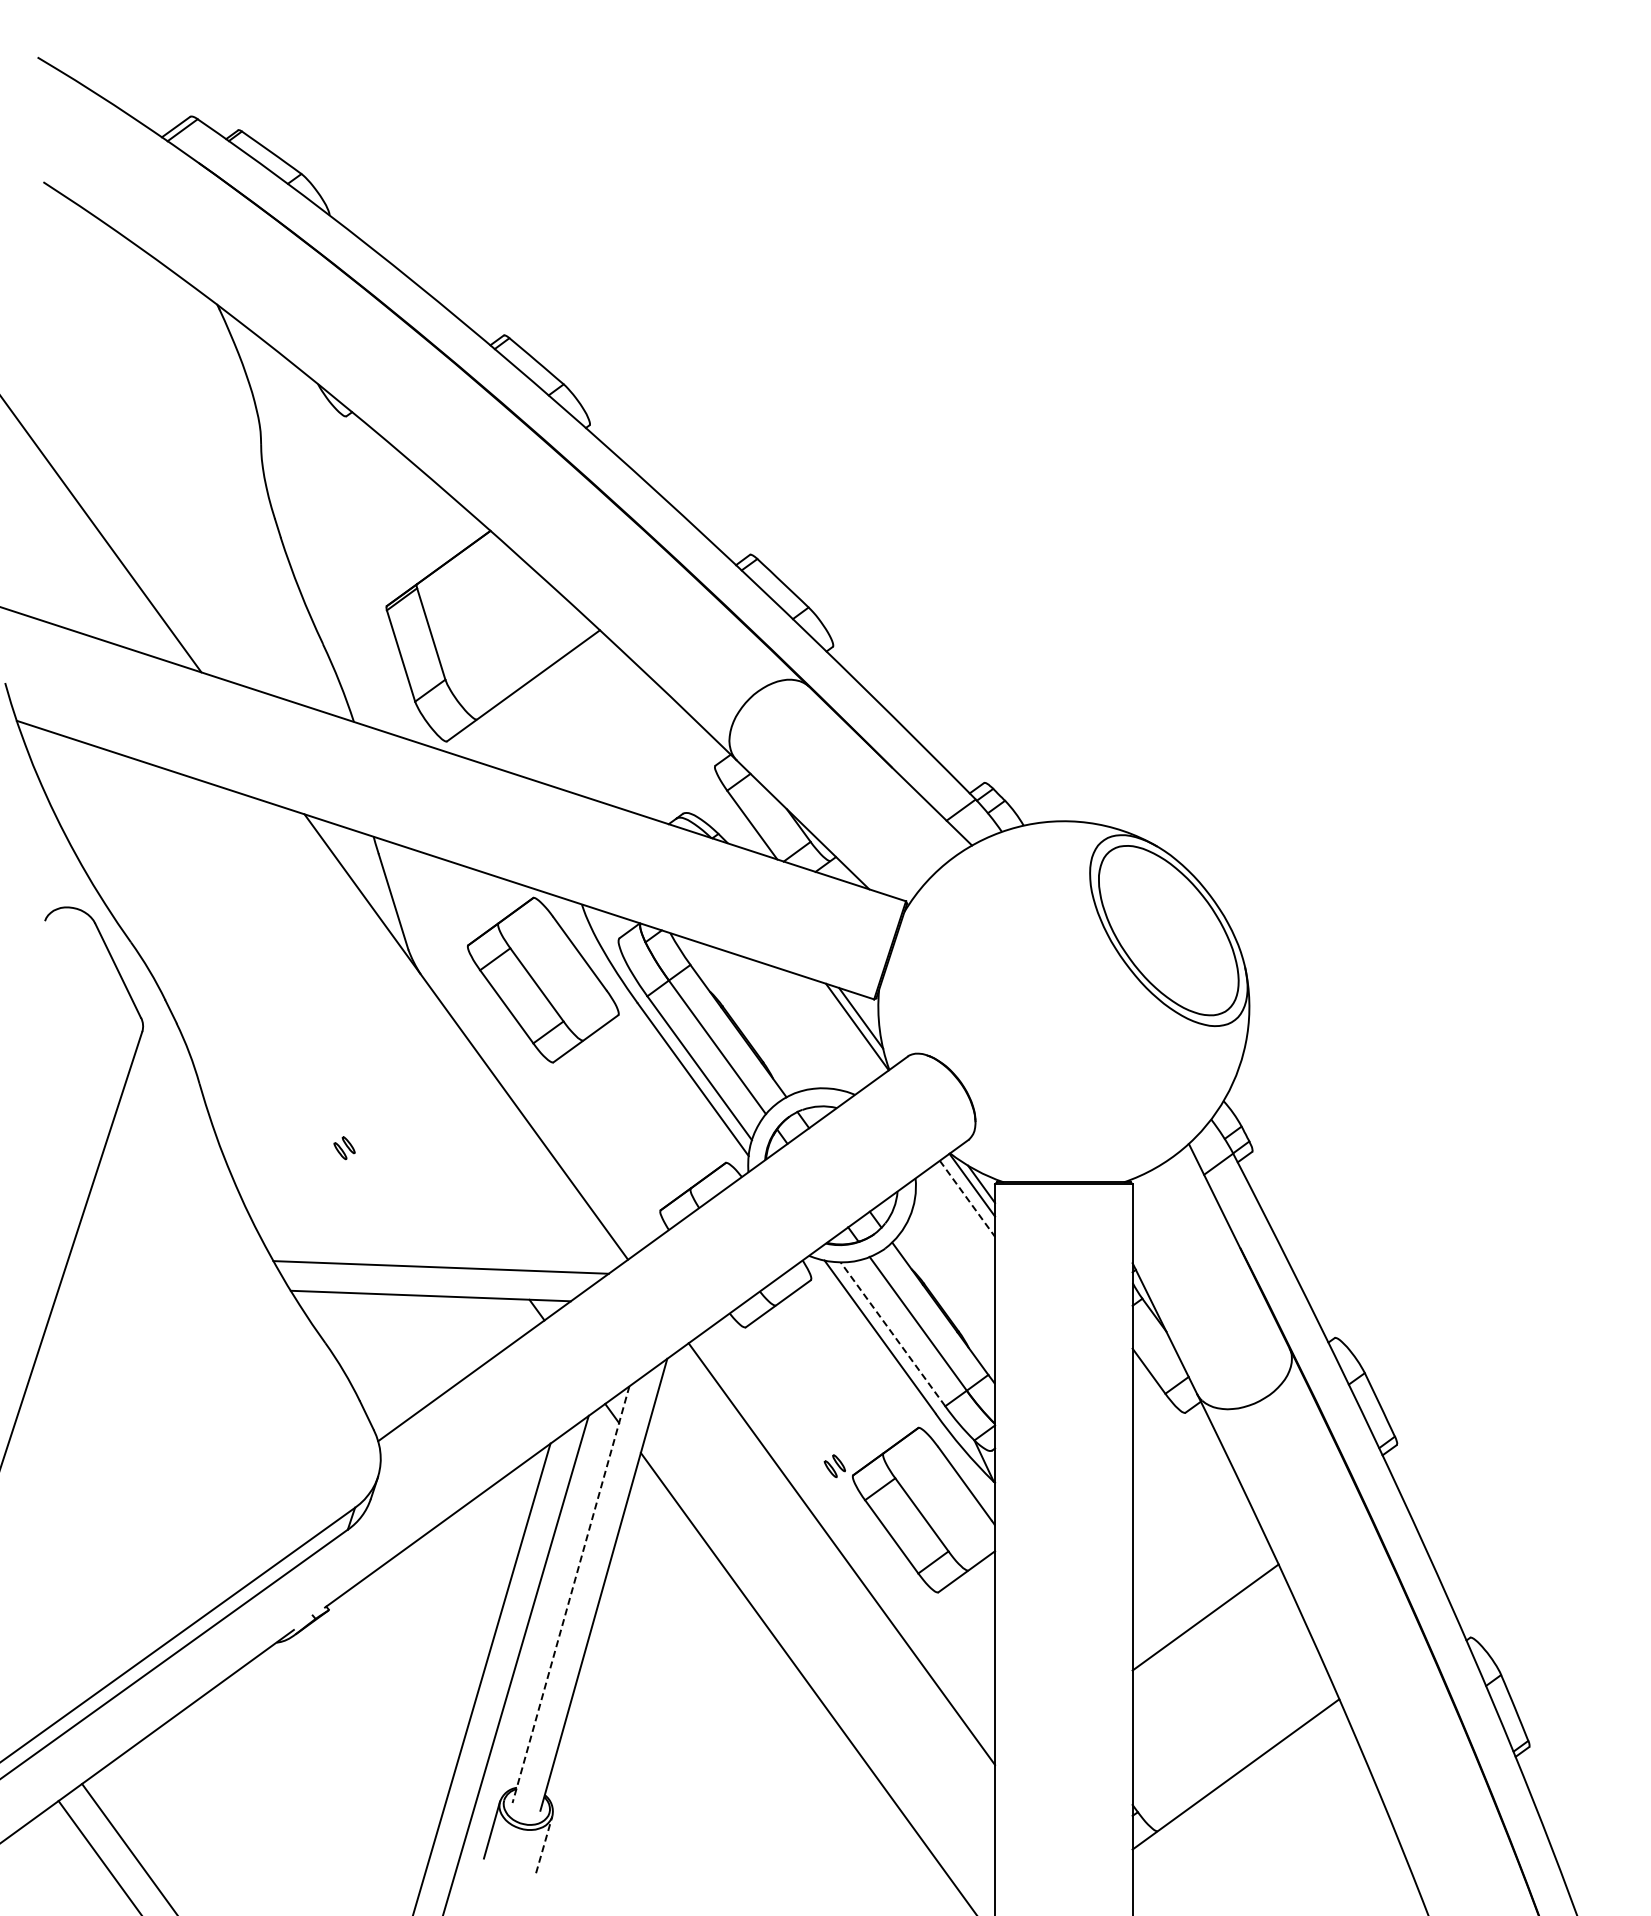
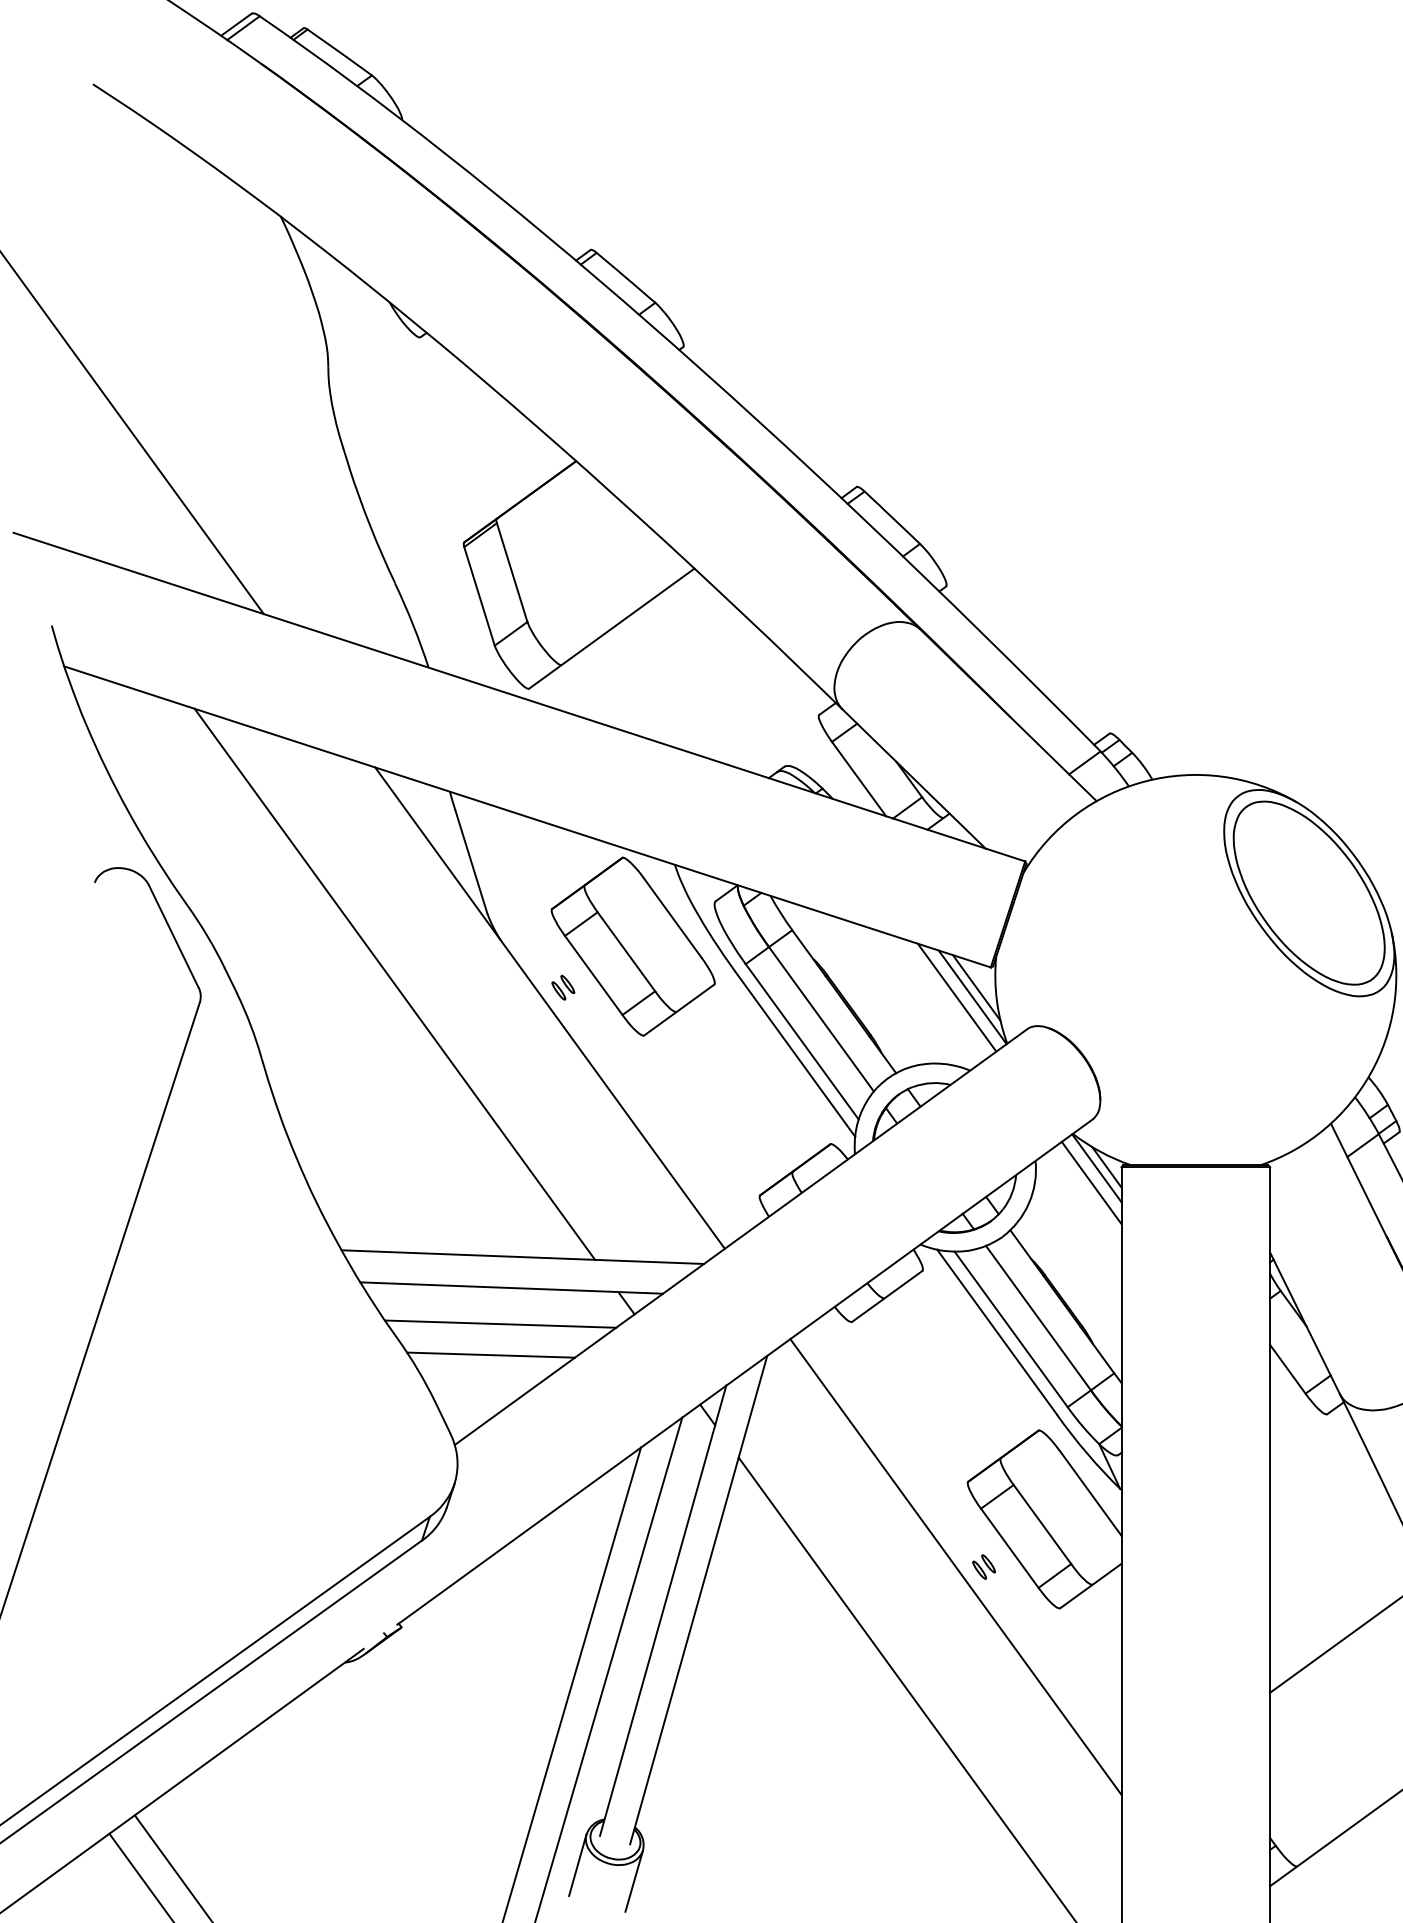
line: (322, 1014) -> (394, 983), added
line: (842, 1027) -> (956, 997), added
part: (344, 1148) -> (563, 988), moved
line: (967, 1198) -> (1091, 1182), dashed -> solid
line: (420, 1329) -> (500, 1324), added
line: (893, 1334) -> (1011, 1329), dashed -> solid
line: (411, 1357) -> (490, 1354), added
part: (834, 1466) -> (983, 1567), moved
line: (570, 1595) -> (662, 1611), dashed -> solid
line: (544, 1844) -> (634, 1880), dashed -> solid

